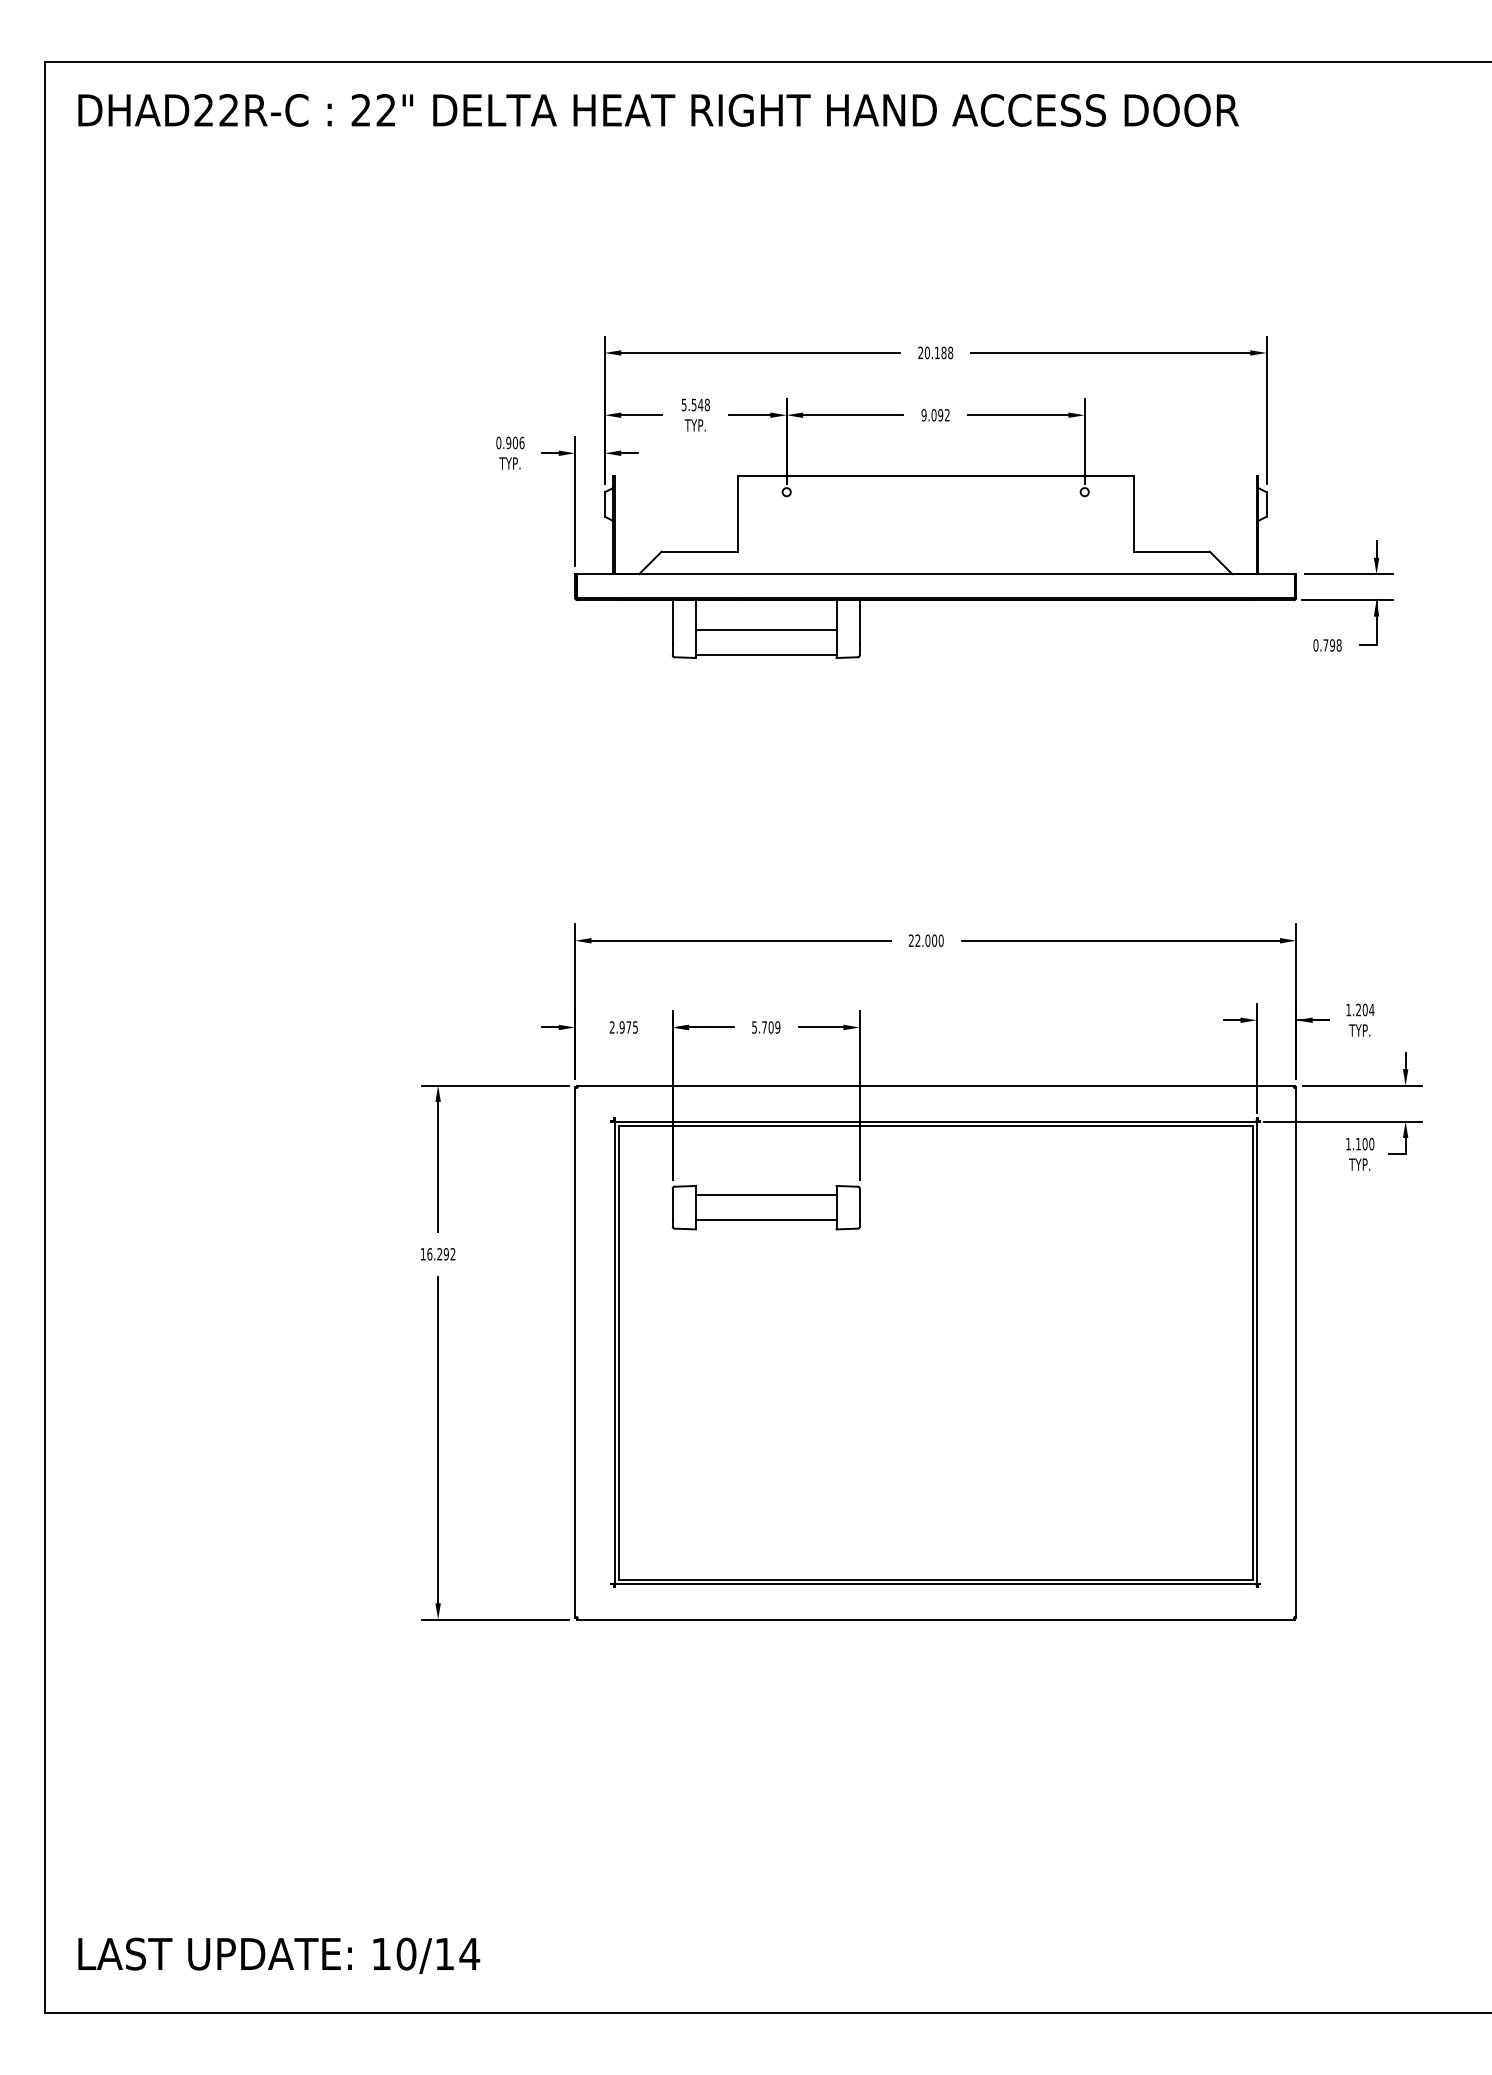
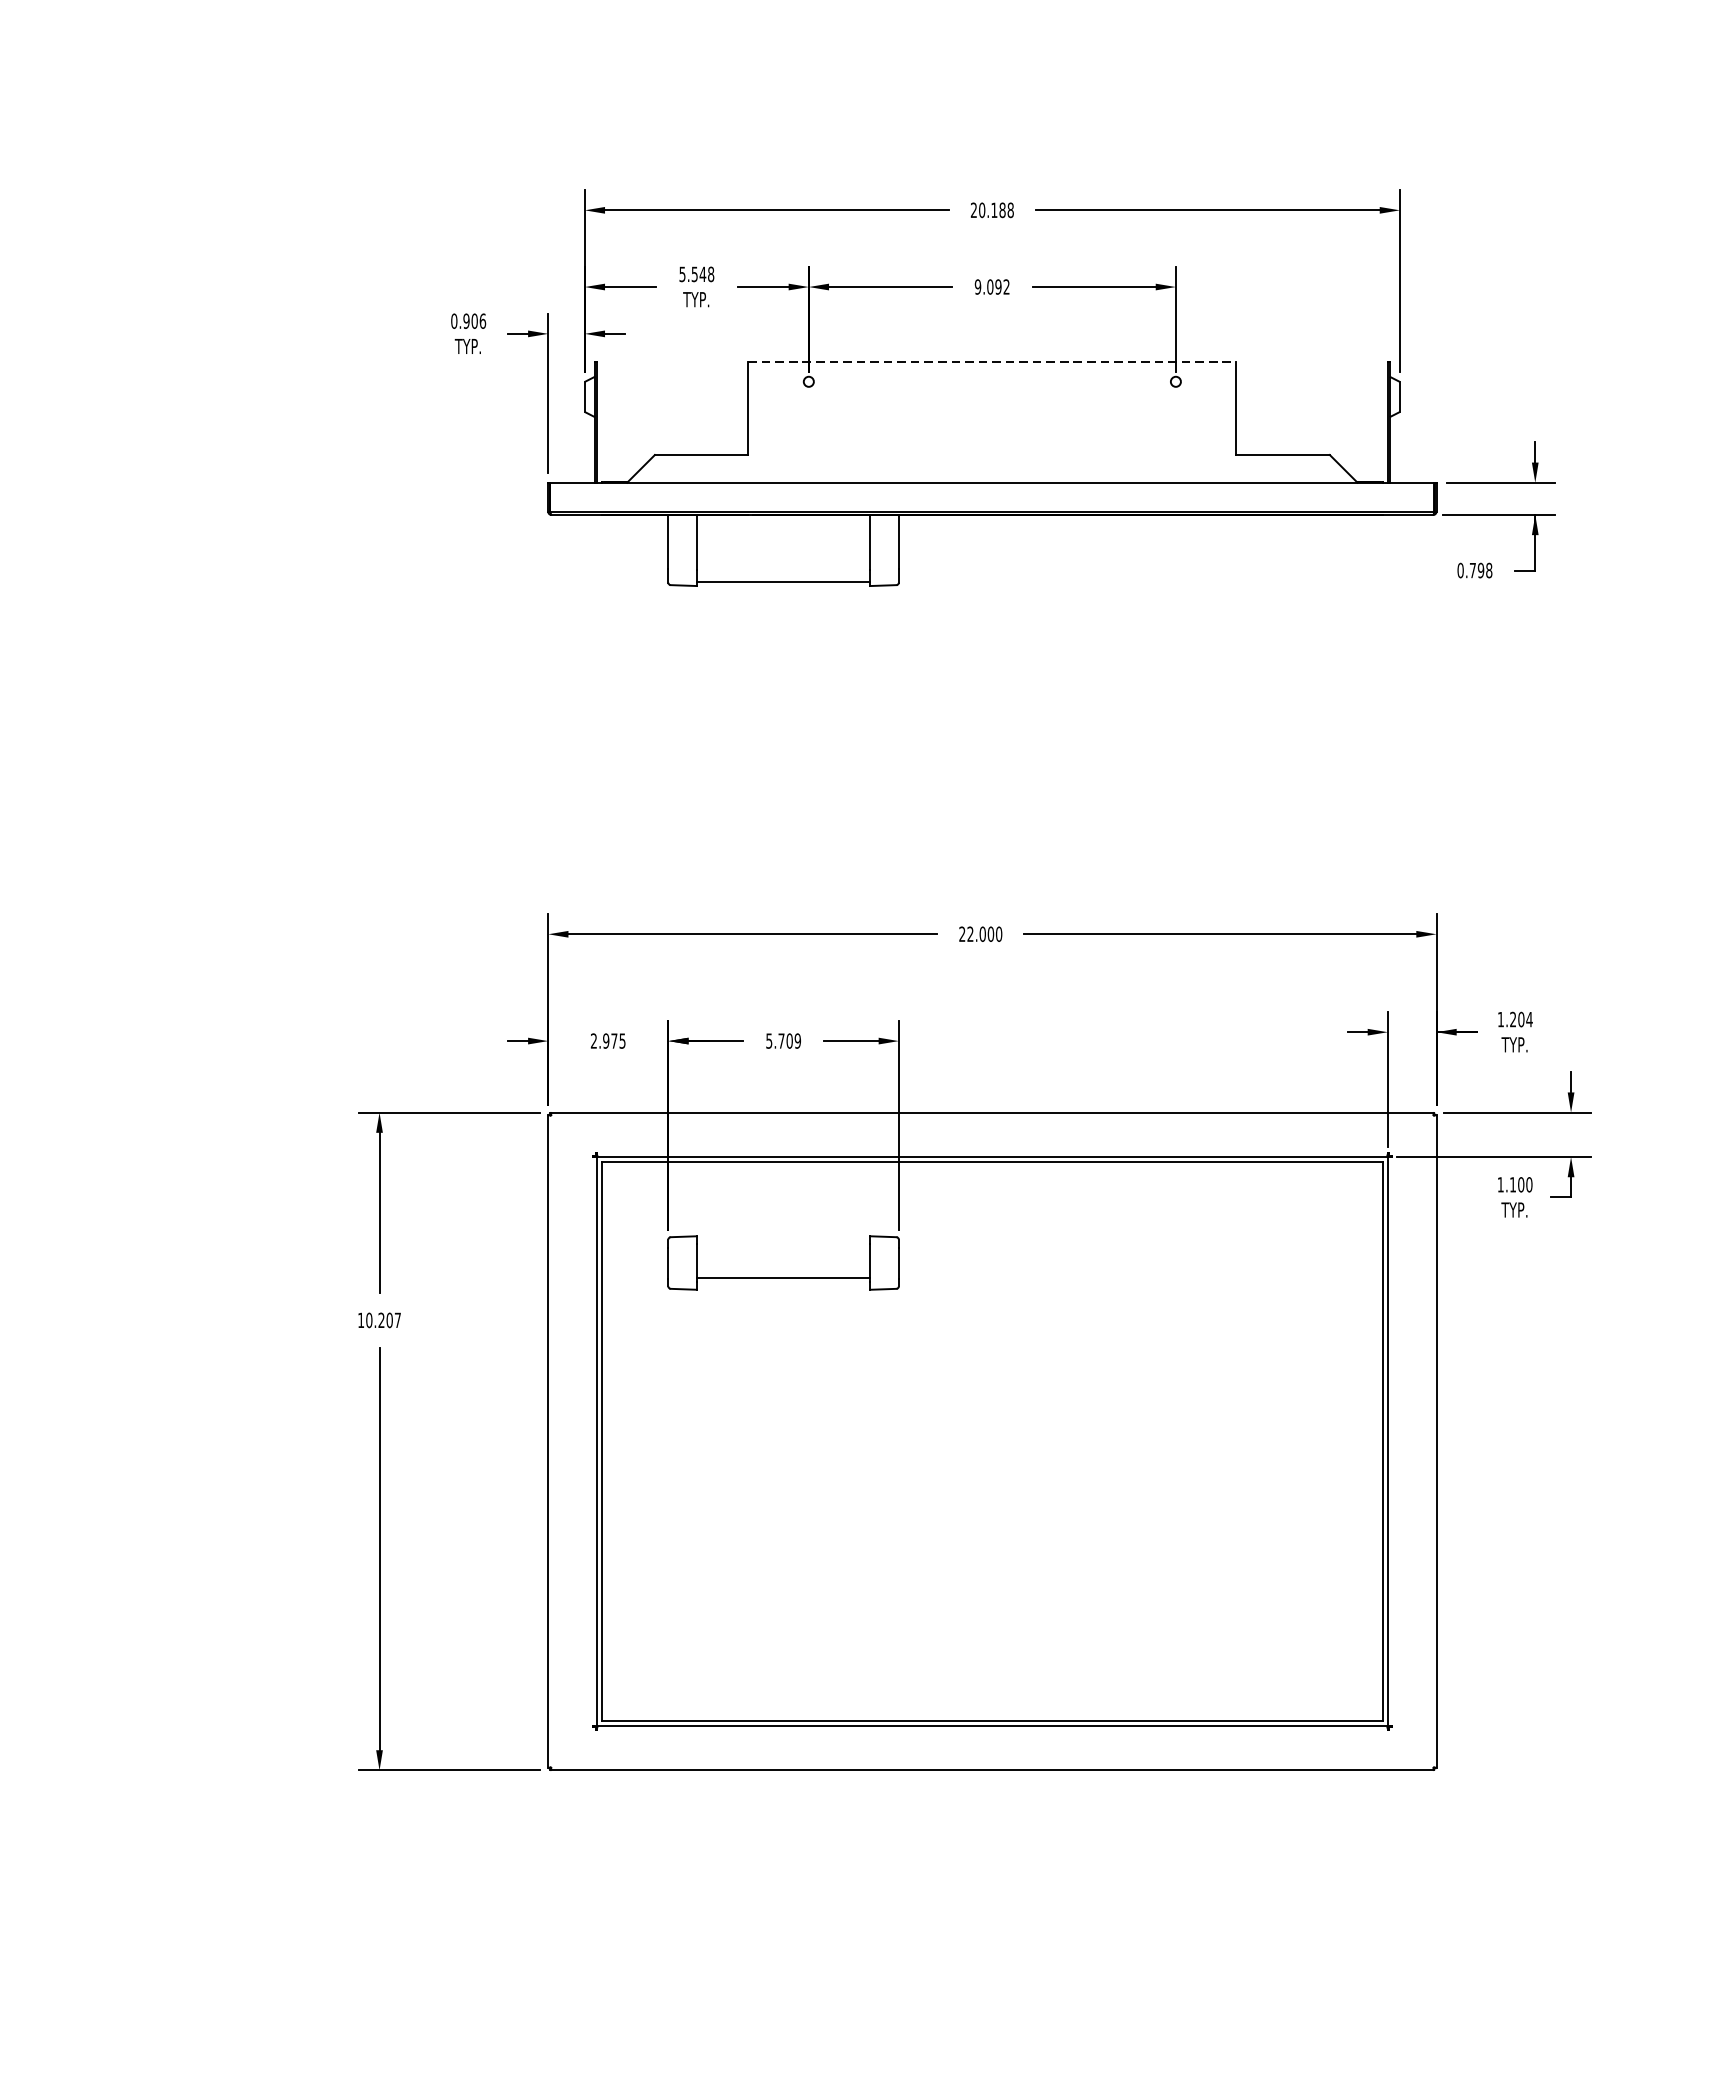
line: (936, 475) -> (993, 361), solid -> dashed
line: (765, 630) -> (782, 552), removed
line: (765, 1195) -> (782, 1248), removed
text: (441, 1254) -> (383, 1320), 16.292 -> 10.207

